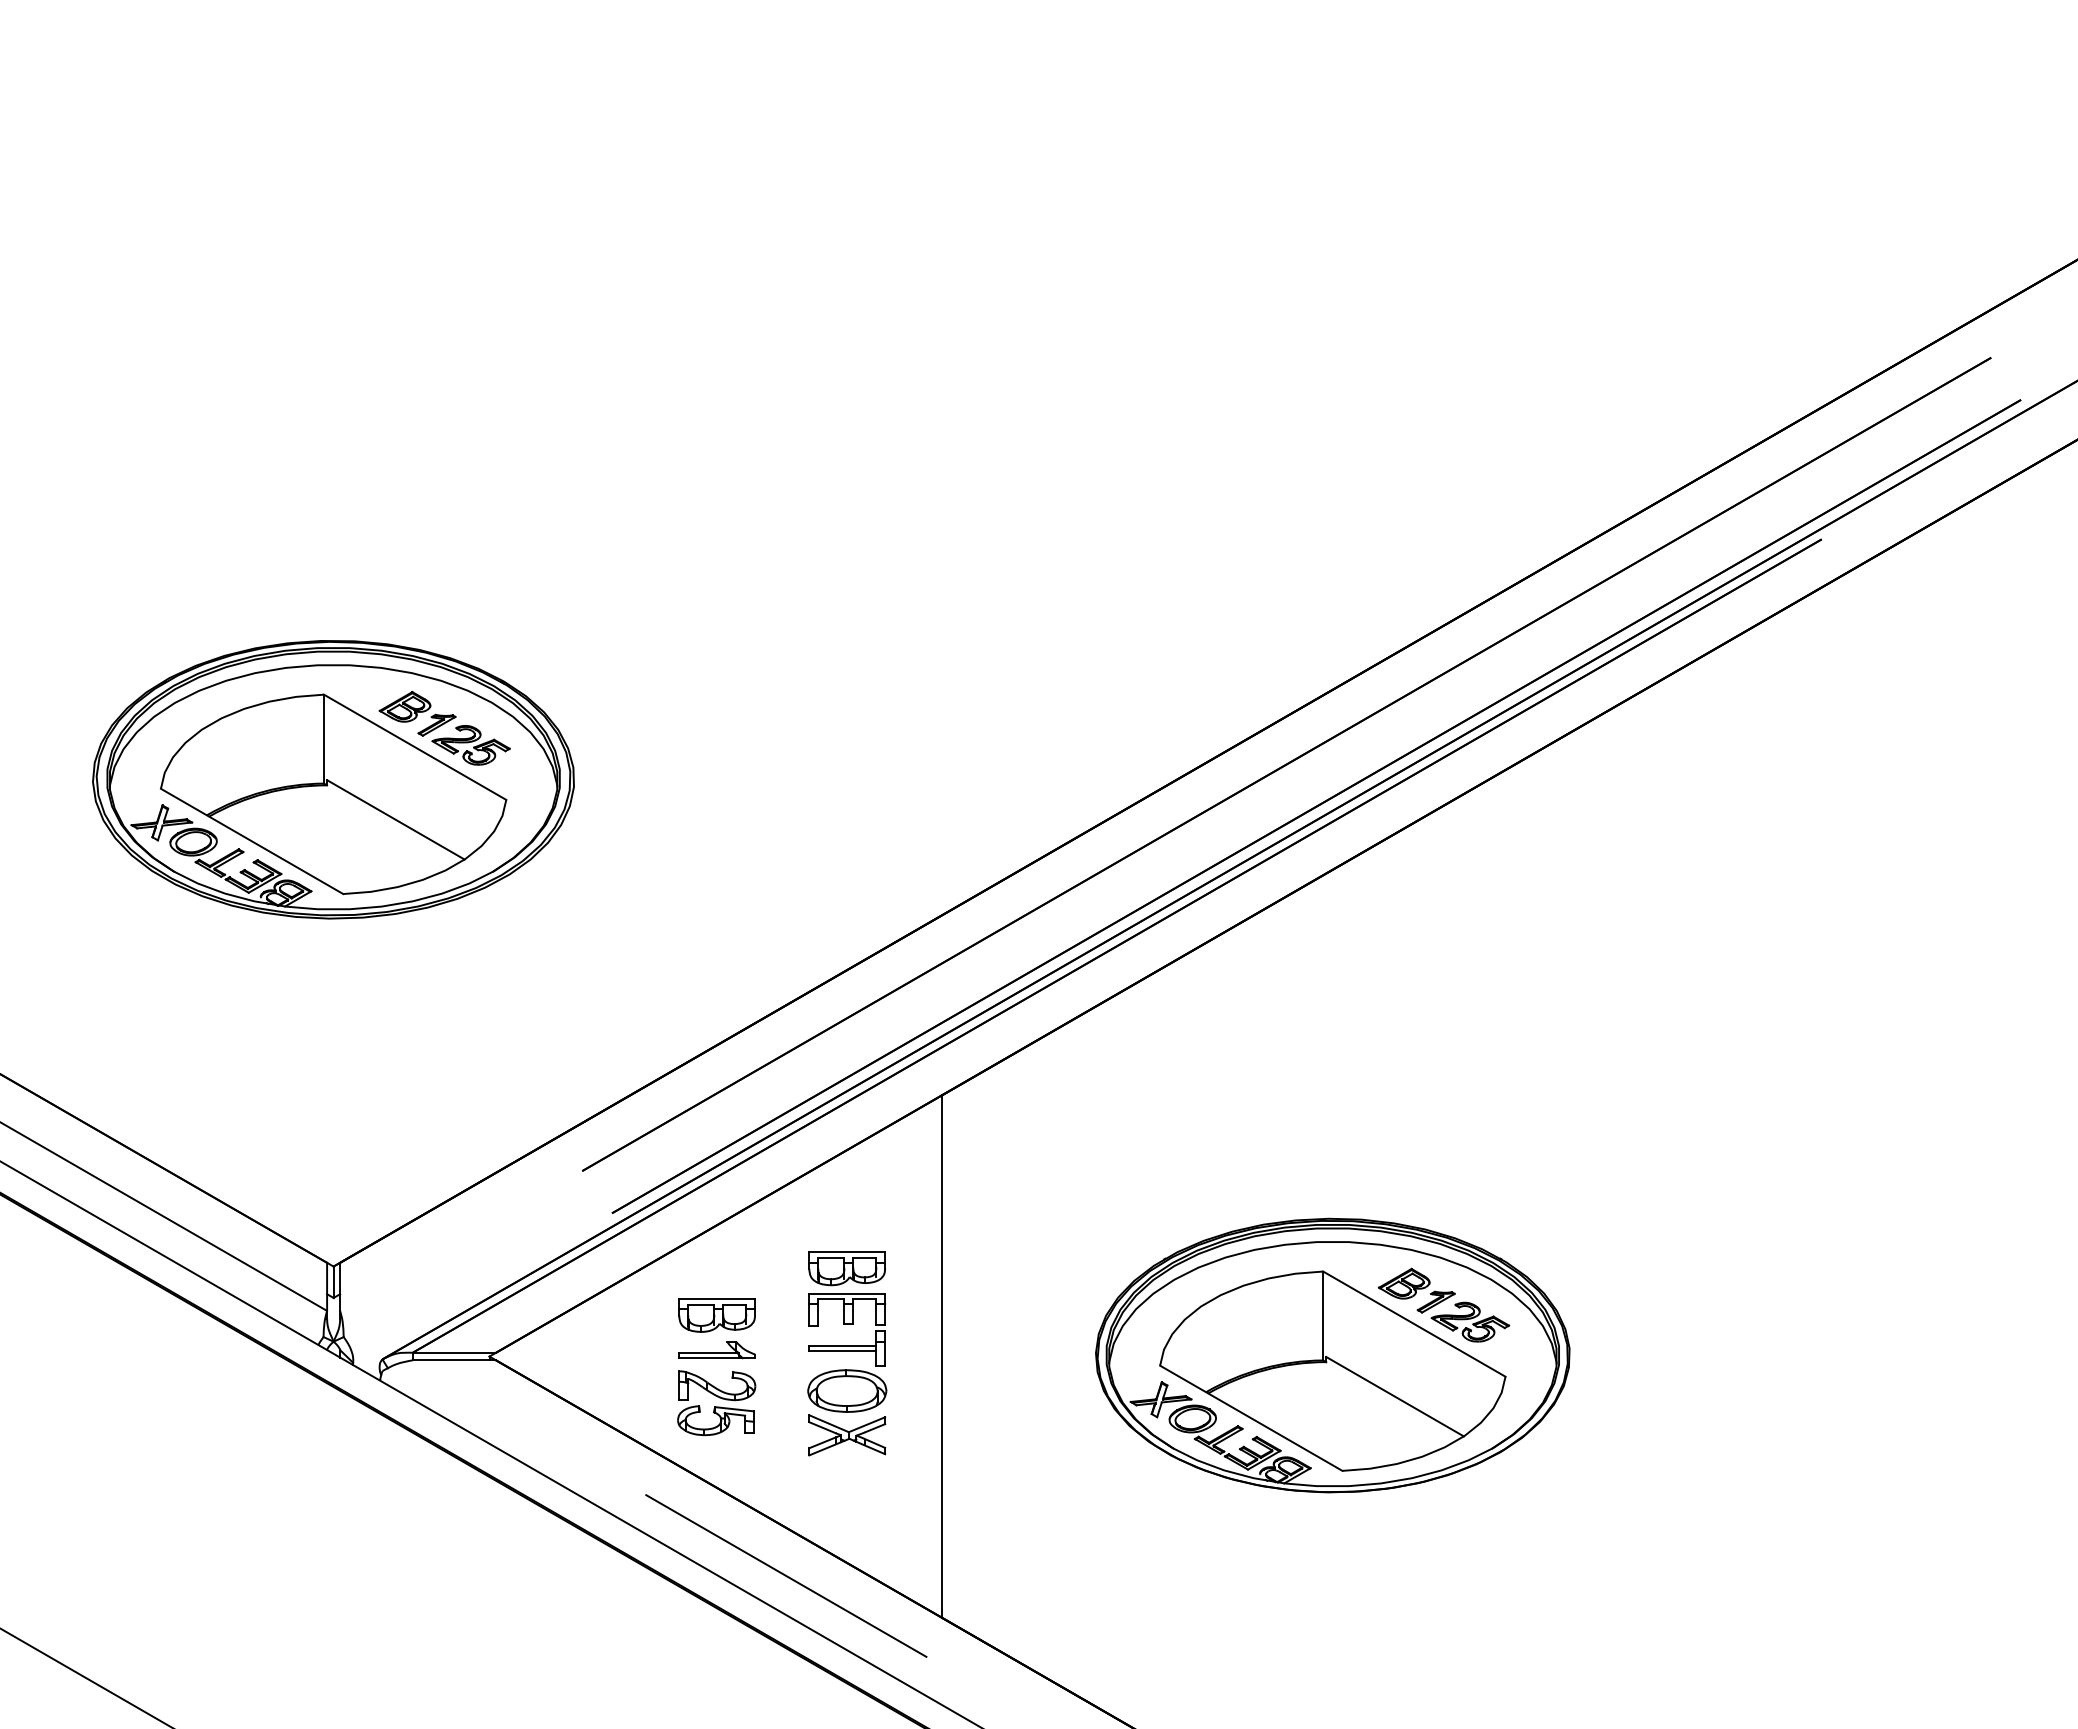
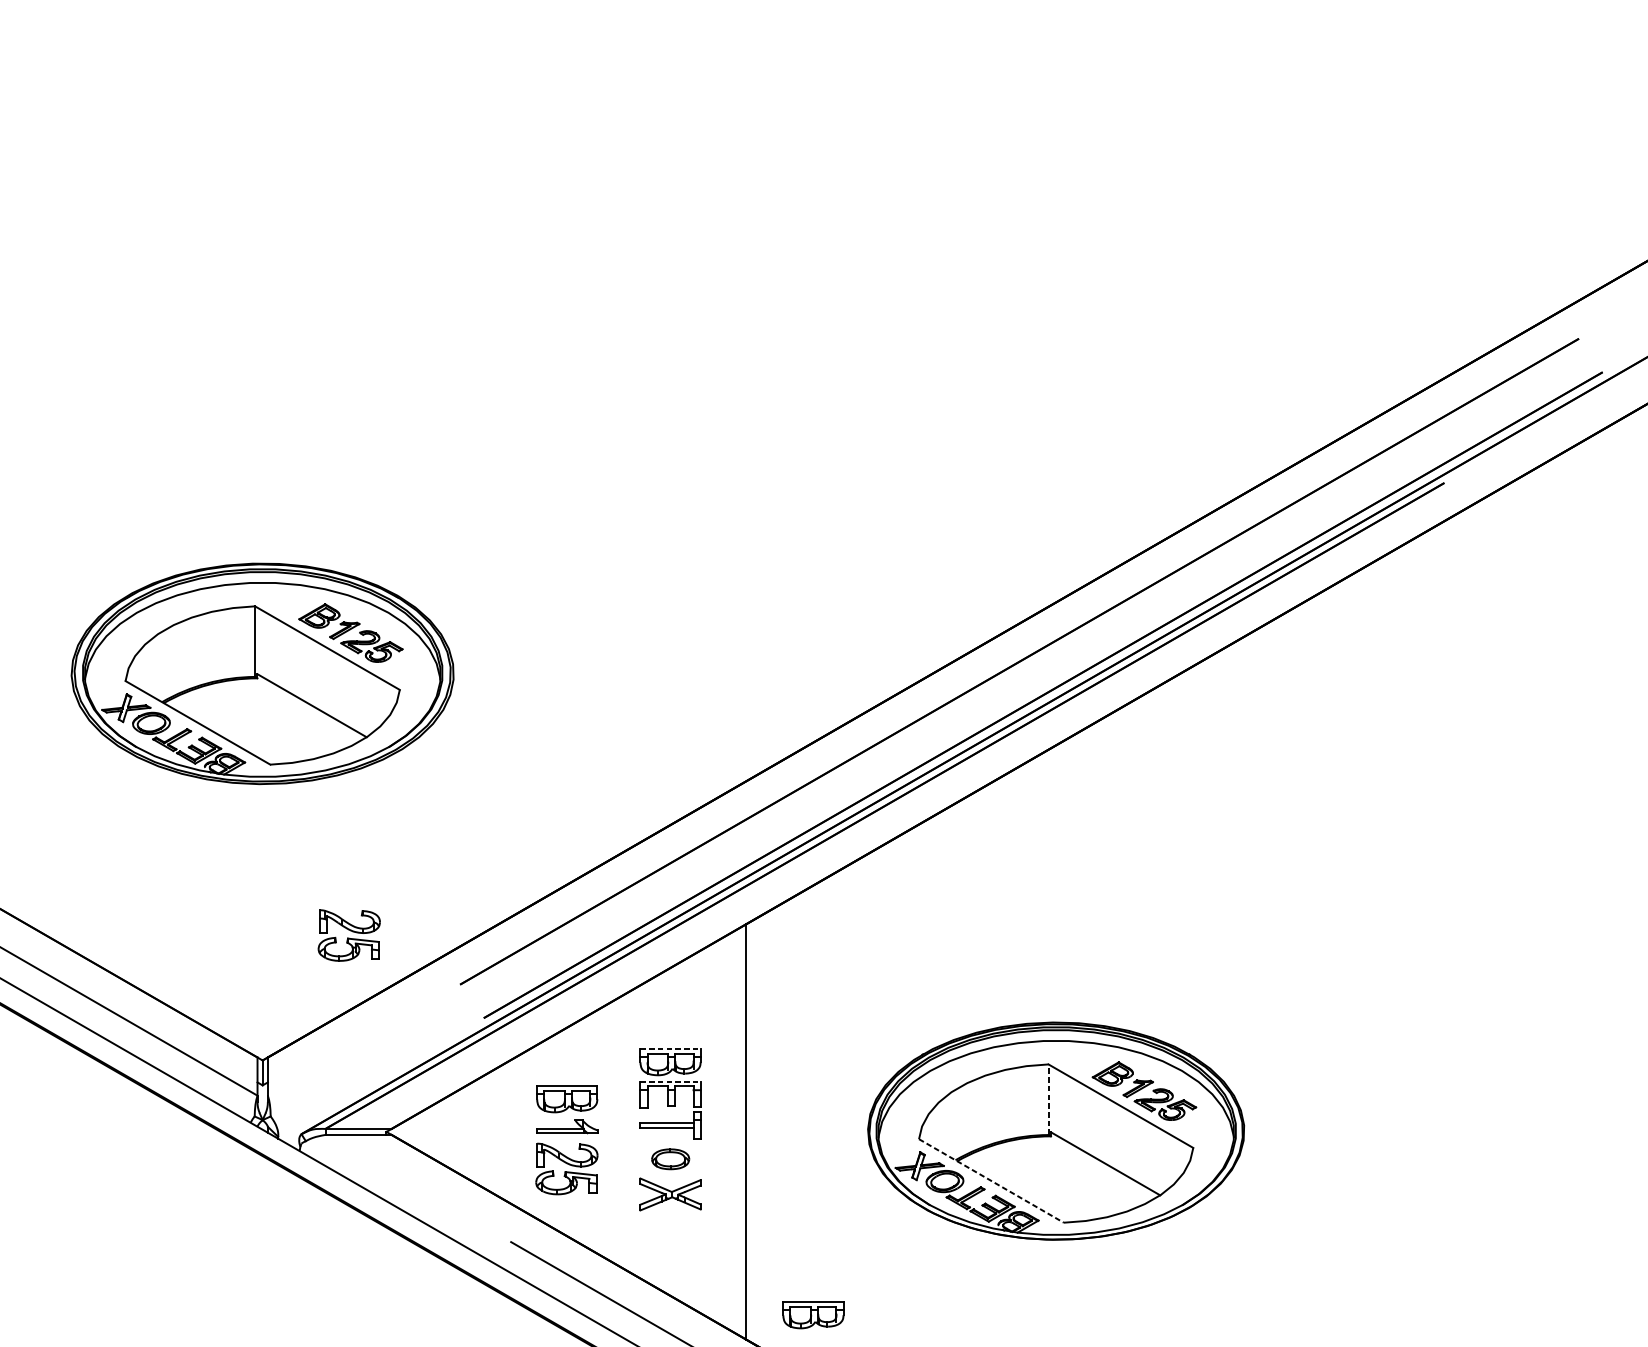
part: (442, 1109) -> (349, 935), added
line: (847, 1252) -> (670, 1049), solid -> dashed
line: (847, 1293) -> (670, 1081), solid -> dashed
line: (1323, 1315) -> (1048, 1099), solid -> dashed
part: (847, 1390) -> (670, 1158), size x0.6
line: (1251, 1418) -> (991, 1181), solid -> dashed
part: (1026, 1587) -> (812, 1315), added

